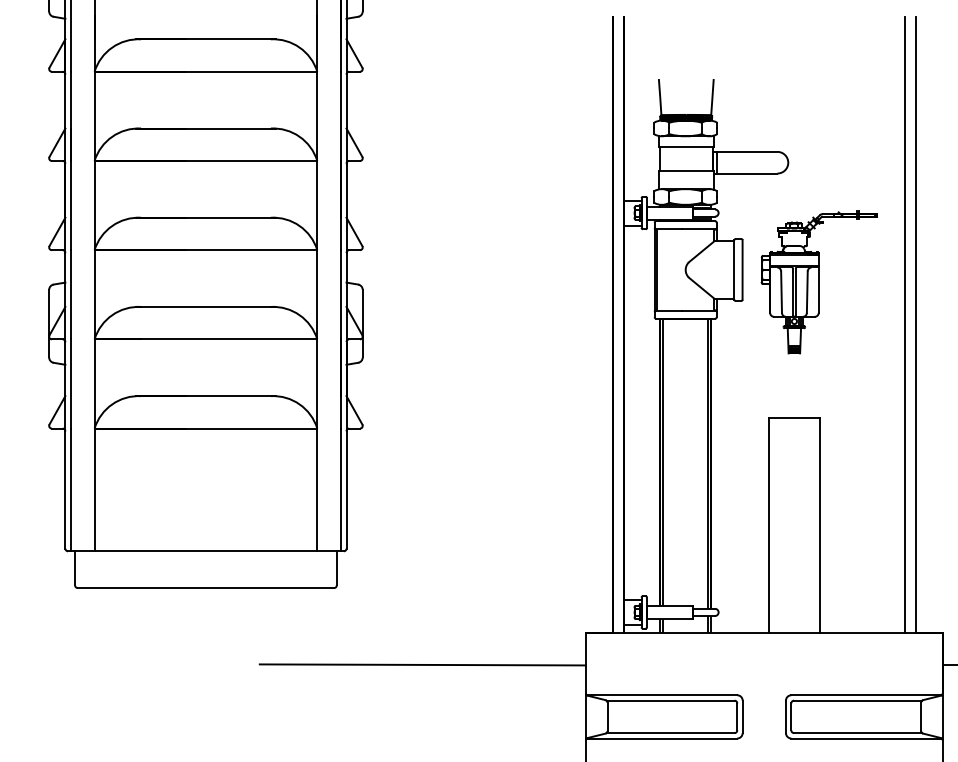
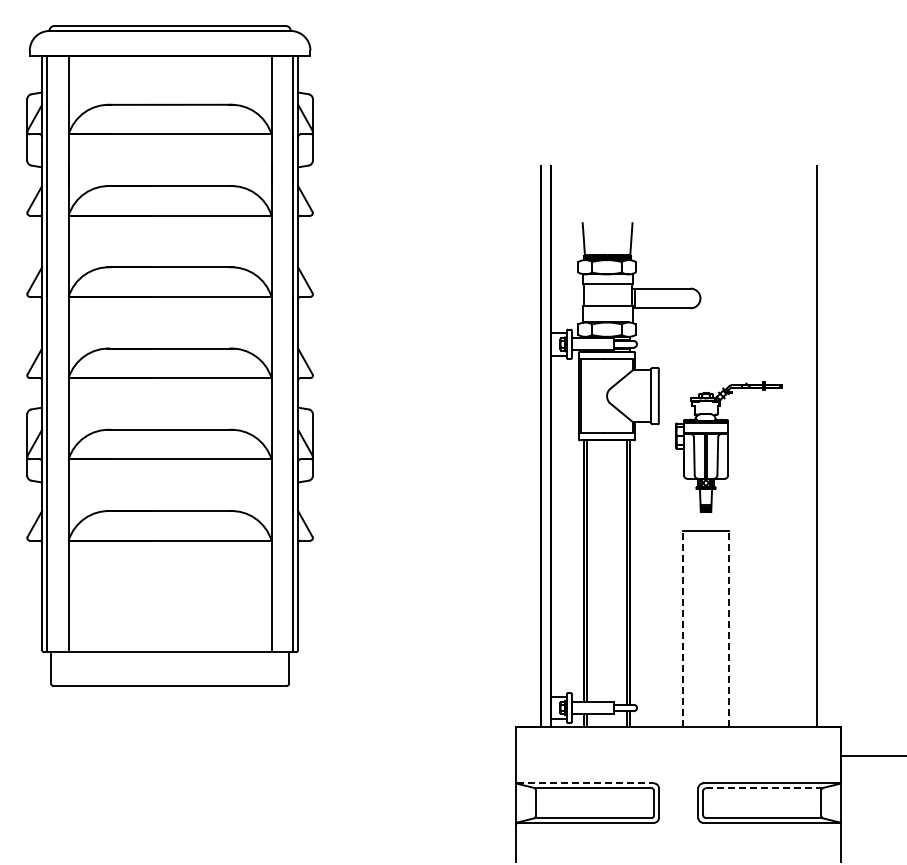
part: (819, 281) -> (728, 446), moved
line: (904, 324) -> (806, 445), removed
line: (768, 526) -> (682, 629), solid -> dashed
line: (820, 526) -> (729, 629), solid -> dashed
line: (422, 664) -> (367, 755), removed
line: (663, 695) -> (586, 783), solid -> dashed
line: (858, 700) -> (764, 788), solid -> dashed

